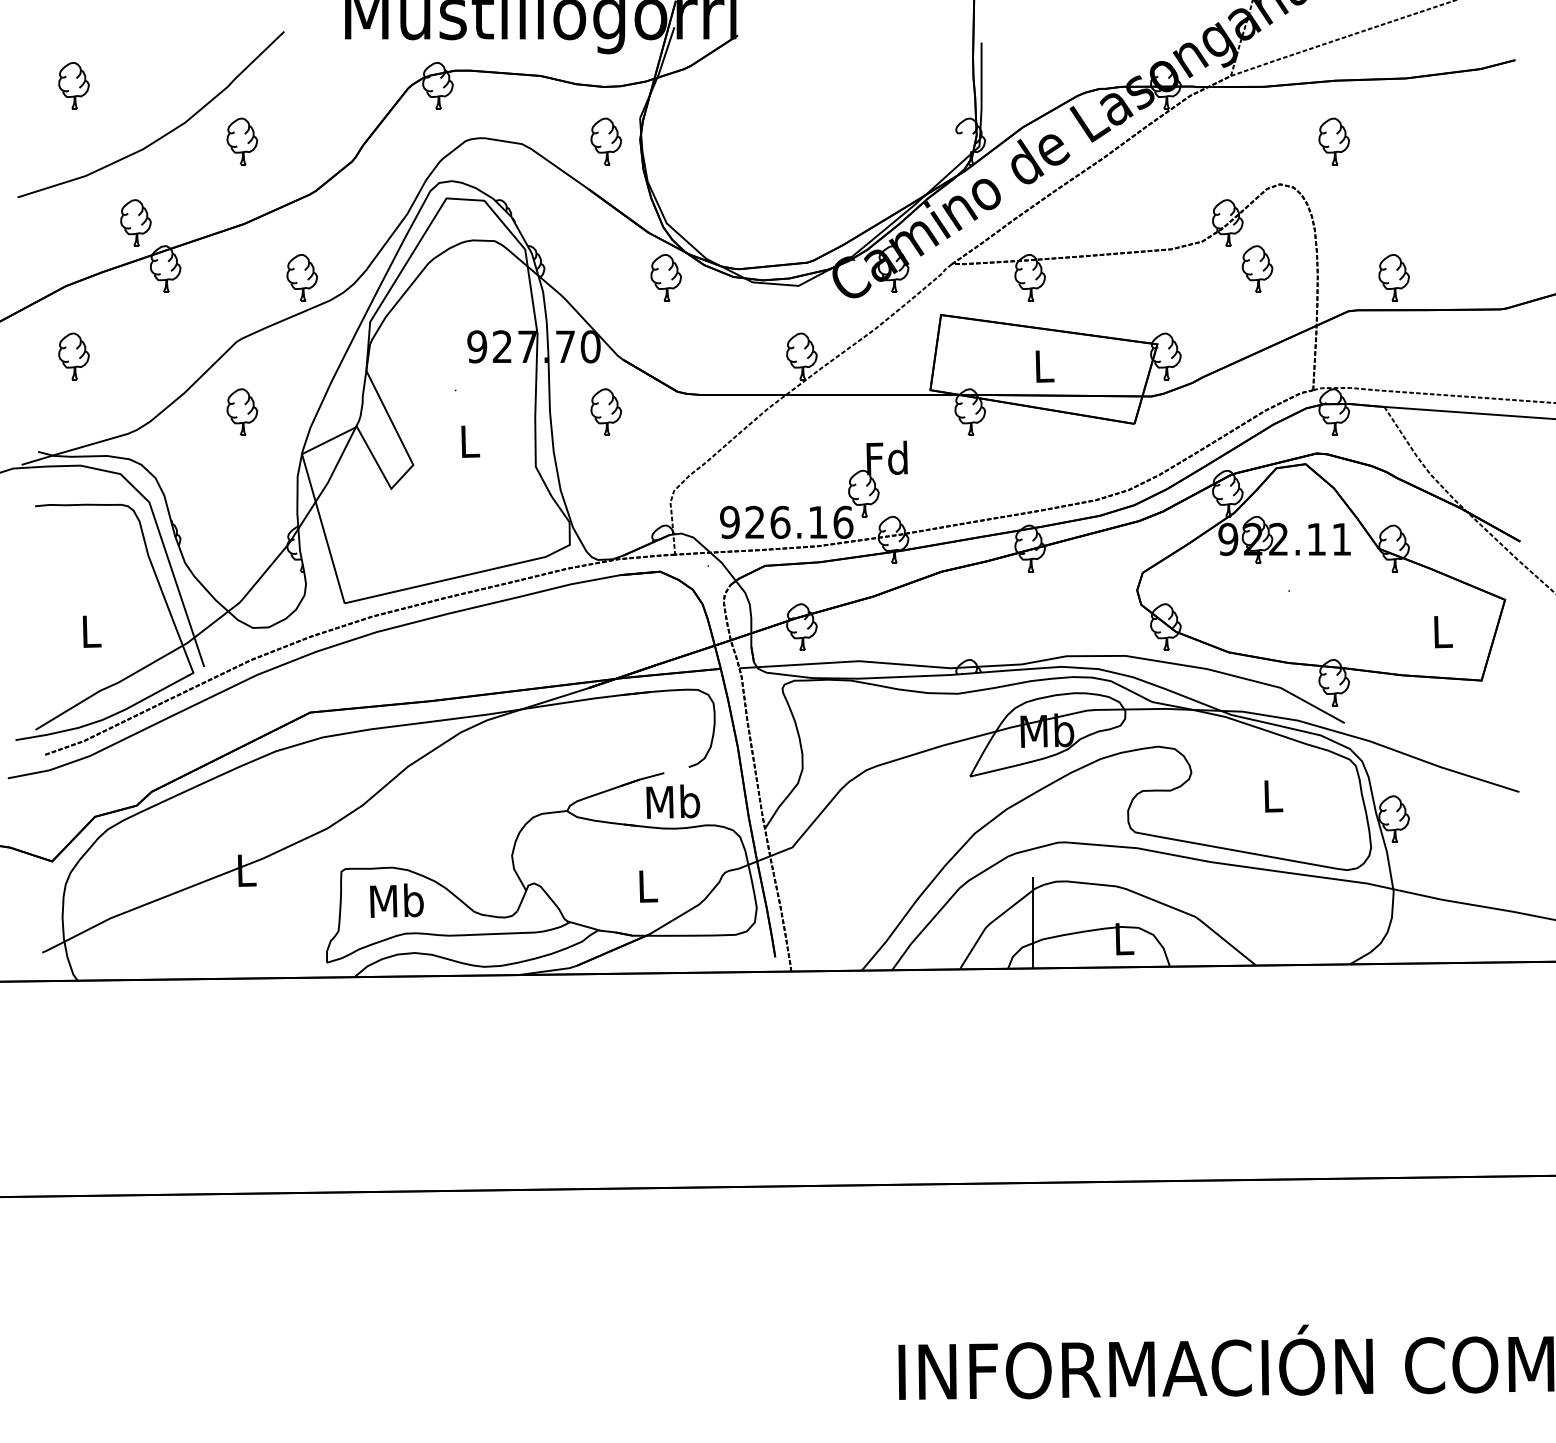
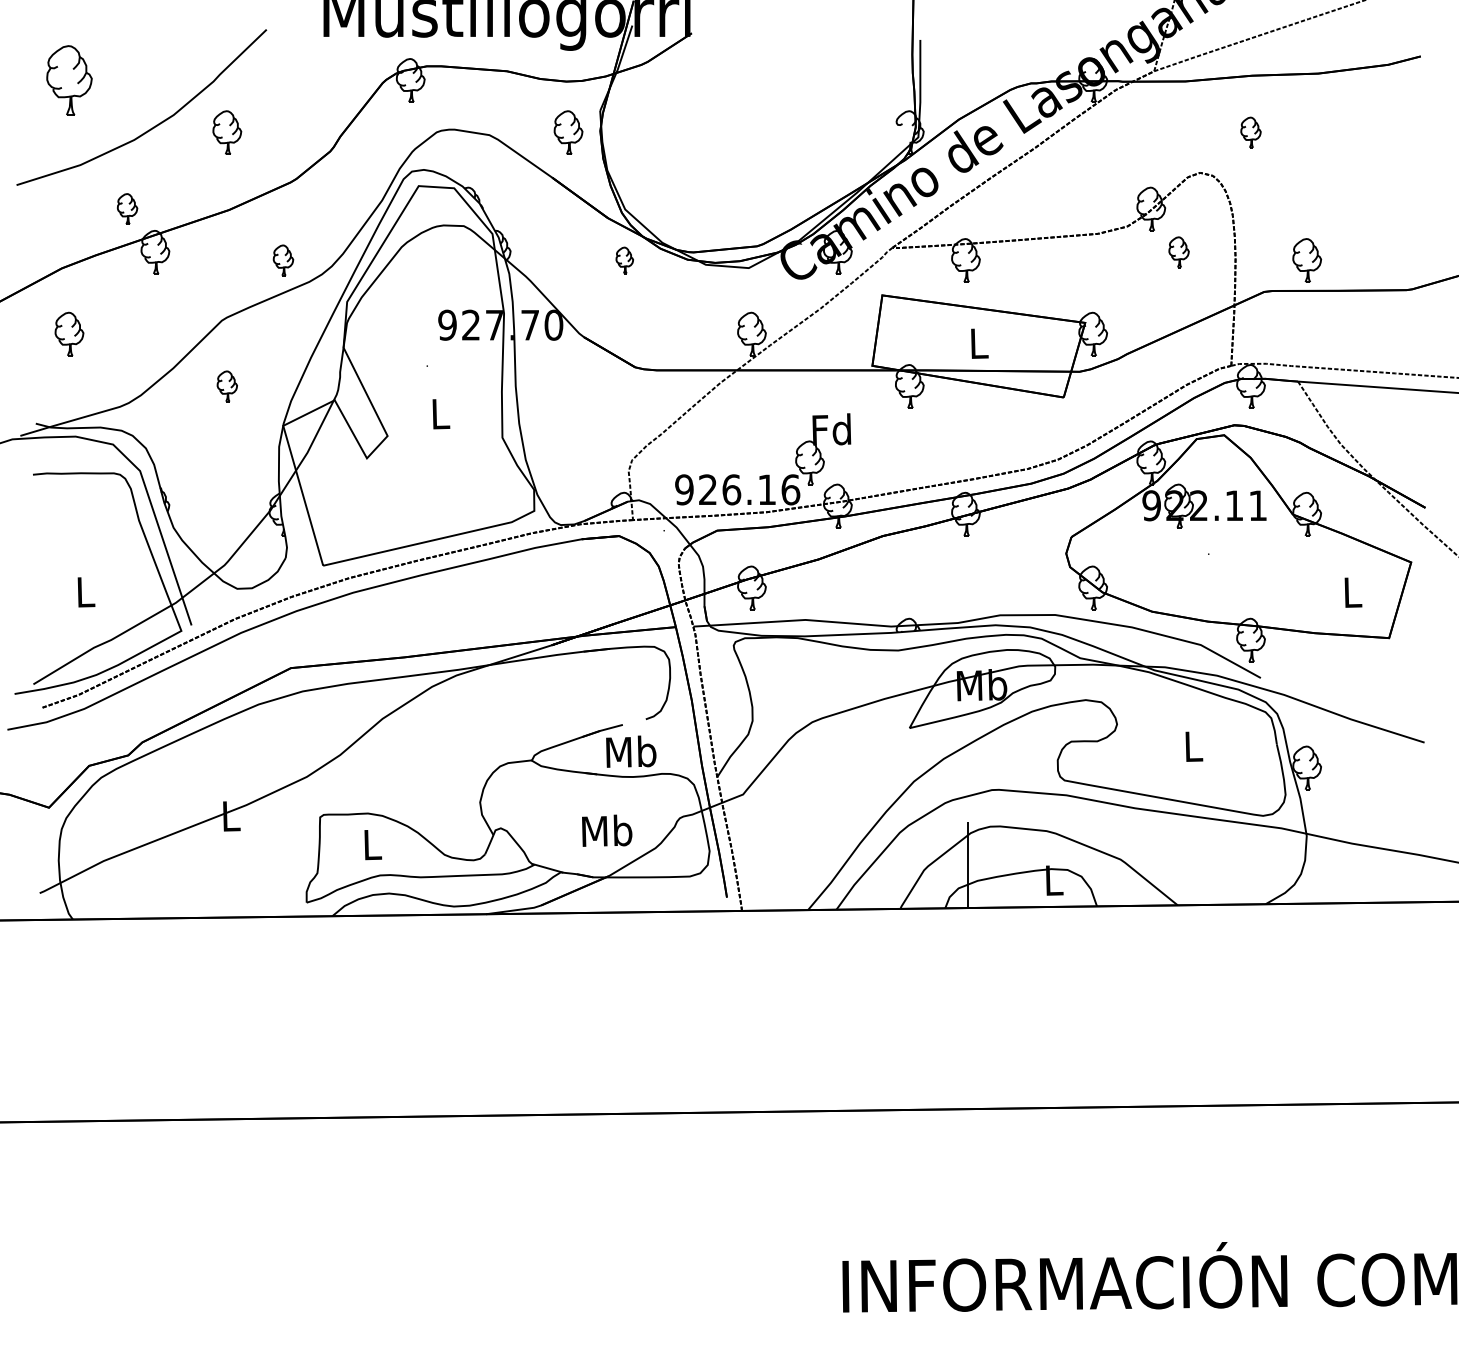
part: (74, 85) -> (69, 80), size x1.6
part: (1333, 141) -> (1250, 132), size x0.7
part: (135, 222) -> (127, 208), size x0.7
part: (1256, 269) -> (1178, 252), size x0.7
part: (302, 277) -> (283, 260), size x0.7
part: (666, 277) -> (624, 260), size x0.6
part: (242, 412) -> (227, 386), size x0.7
part: (606, 412) -> (568, 386), removed
text: (647, 885) -> (607, 830), L -> Mb
text: (397, 900) -> (372, 844), Mb -> L

